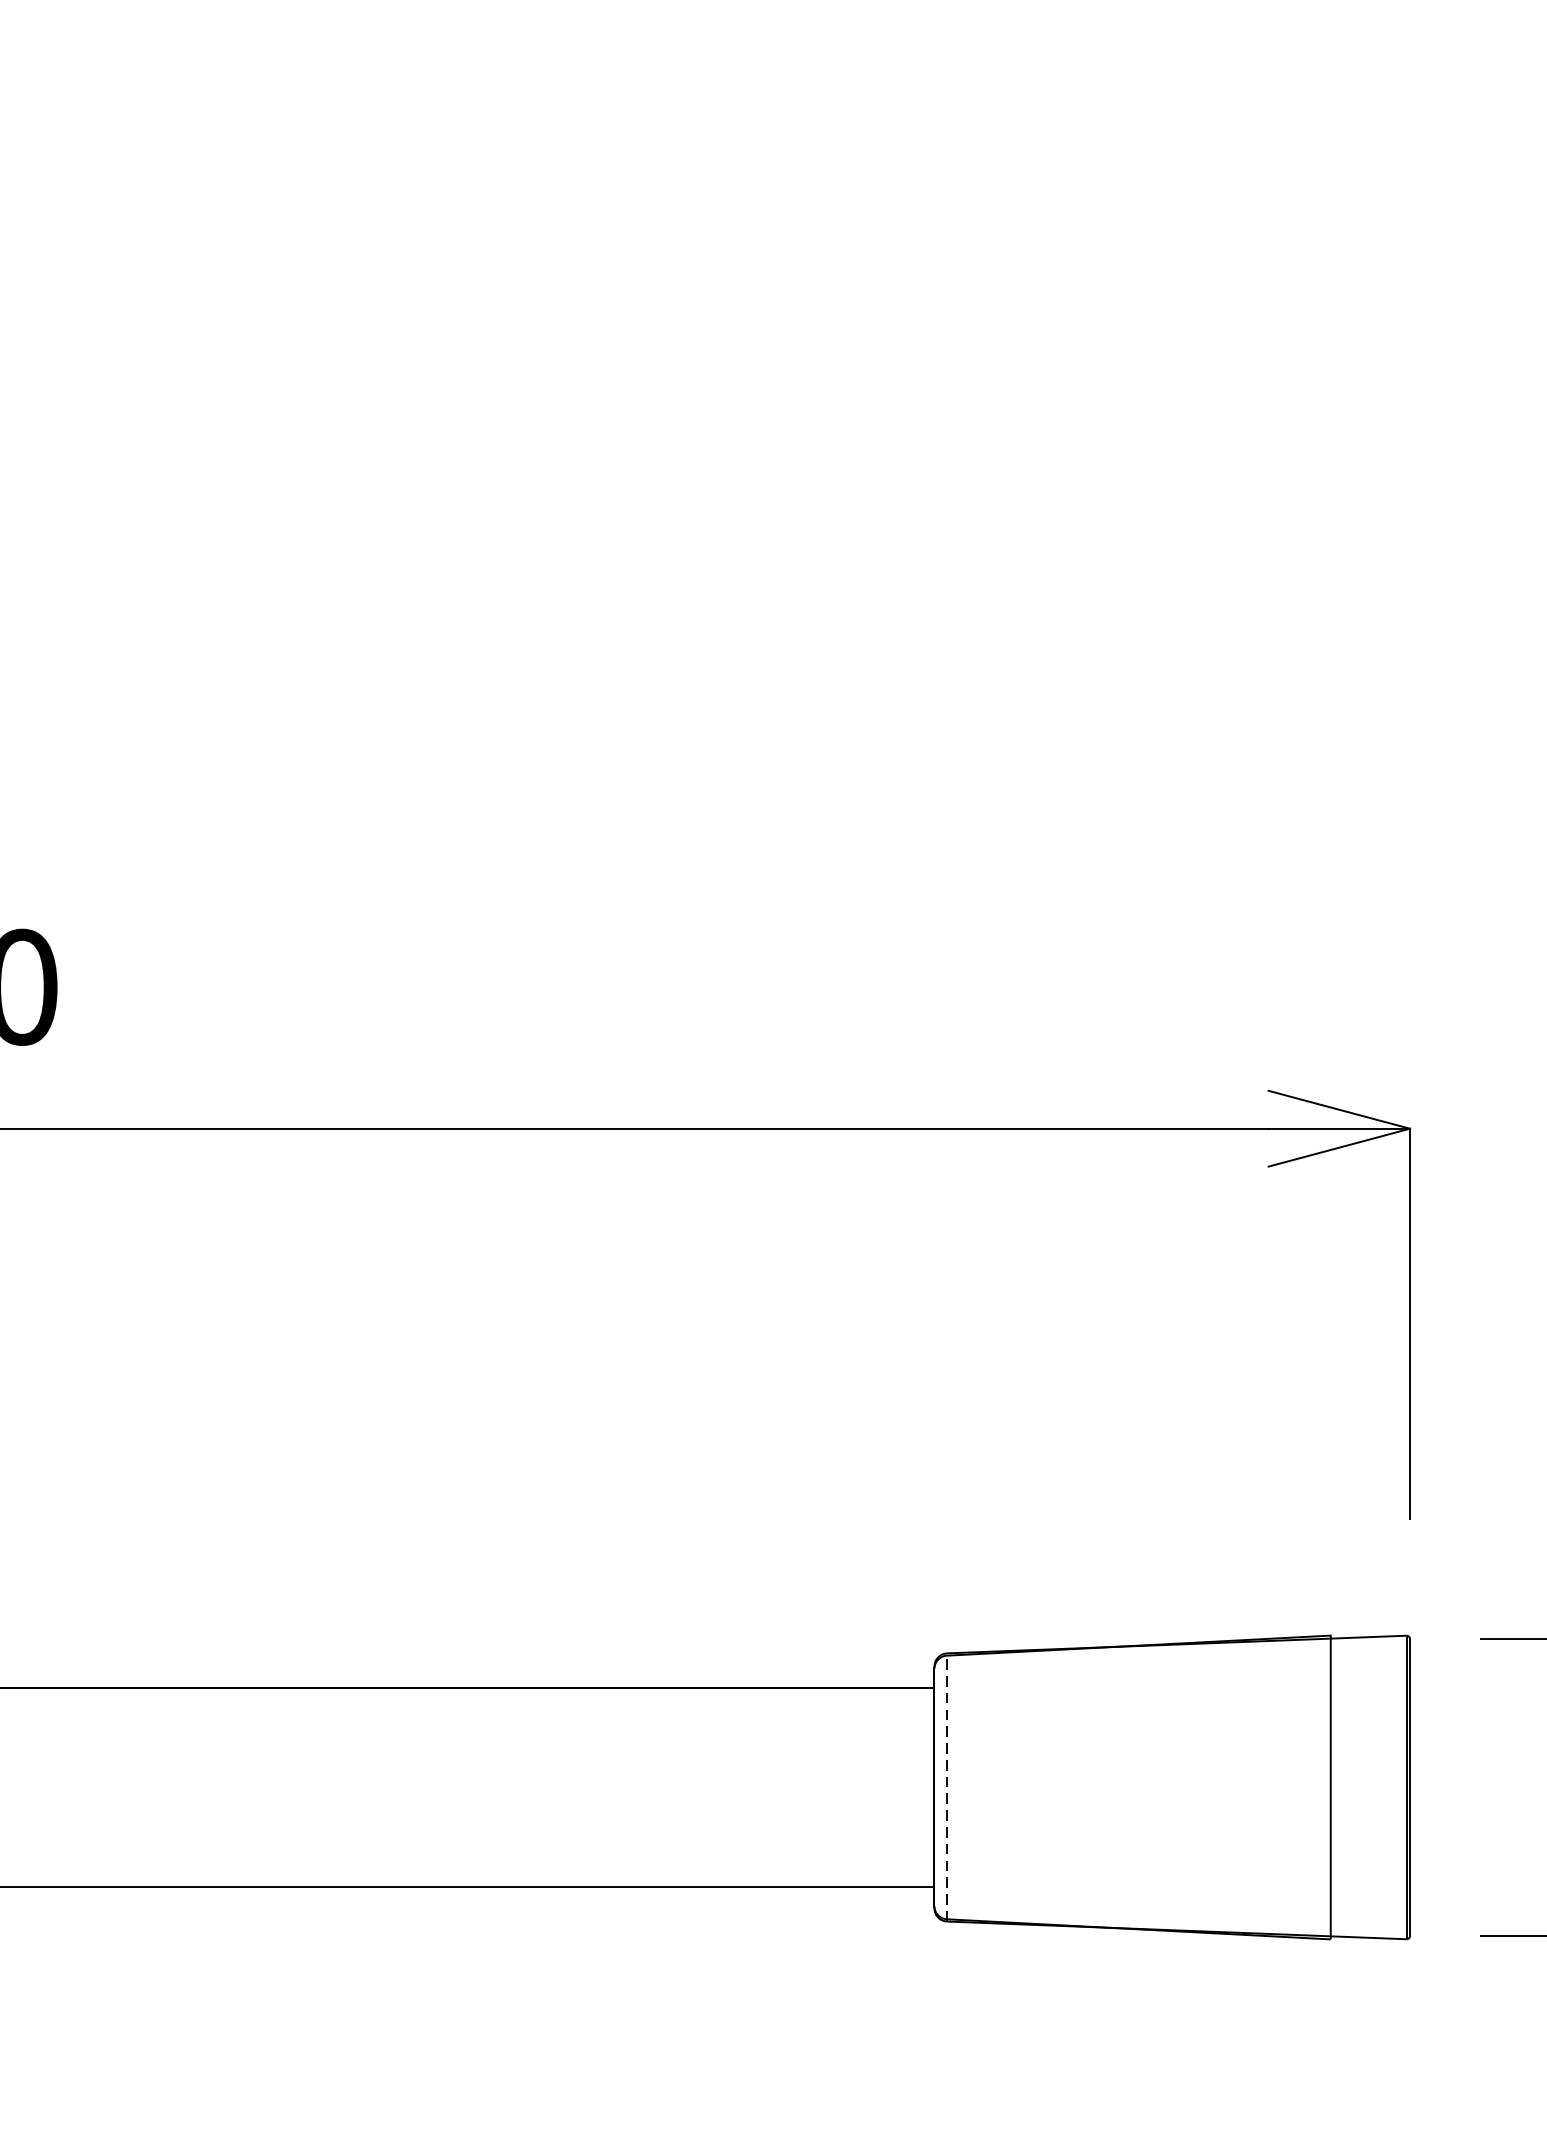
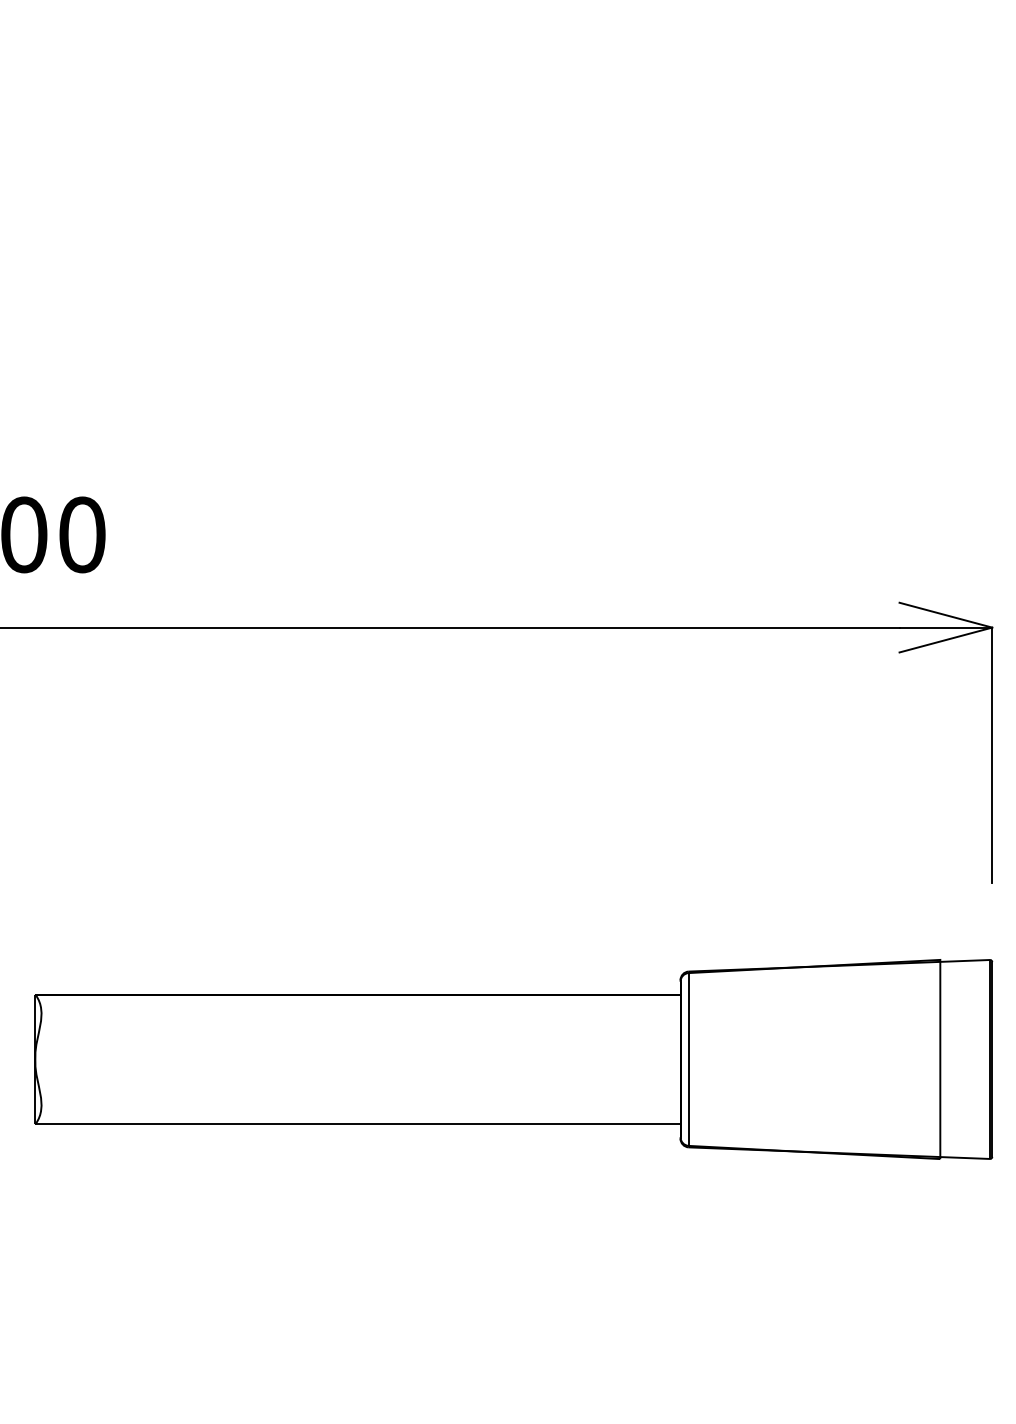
line: (946, 1787) -> (688, 1059), dashed -> solid

